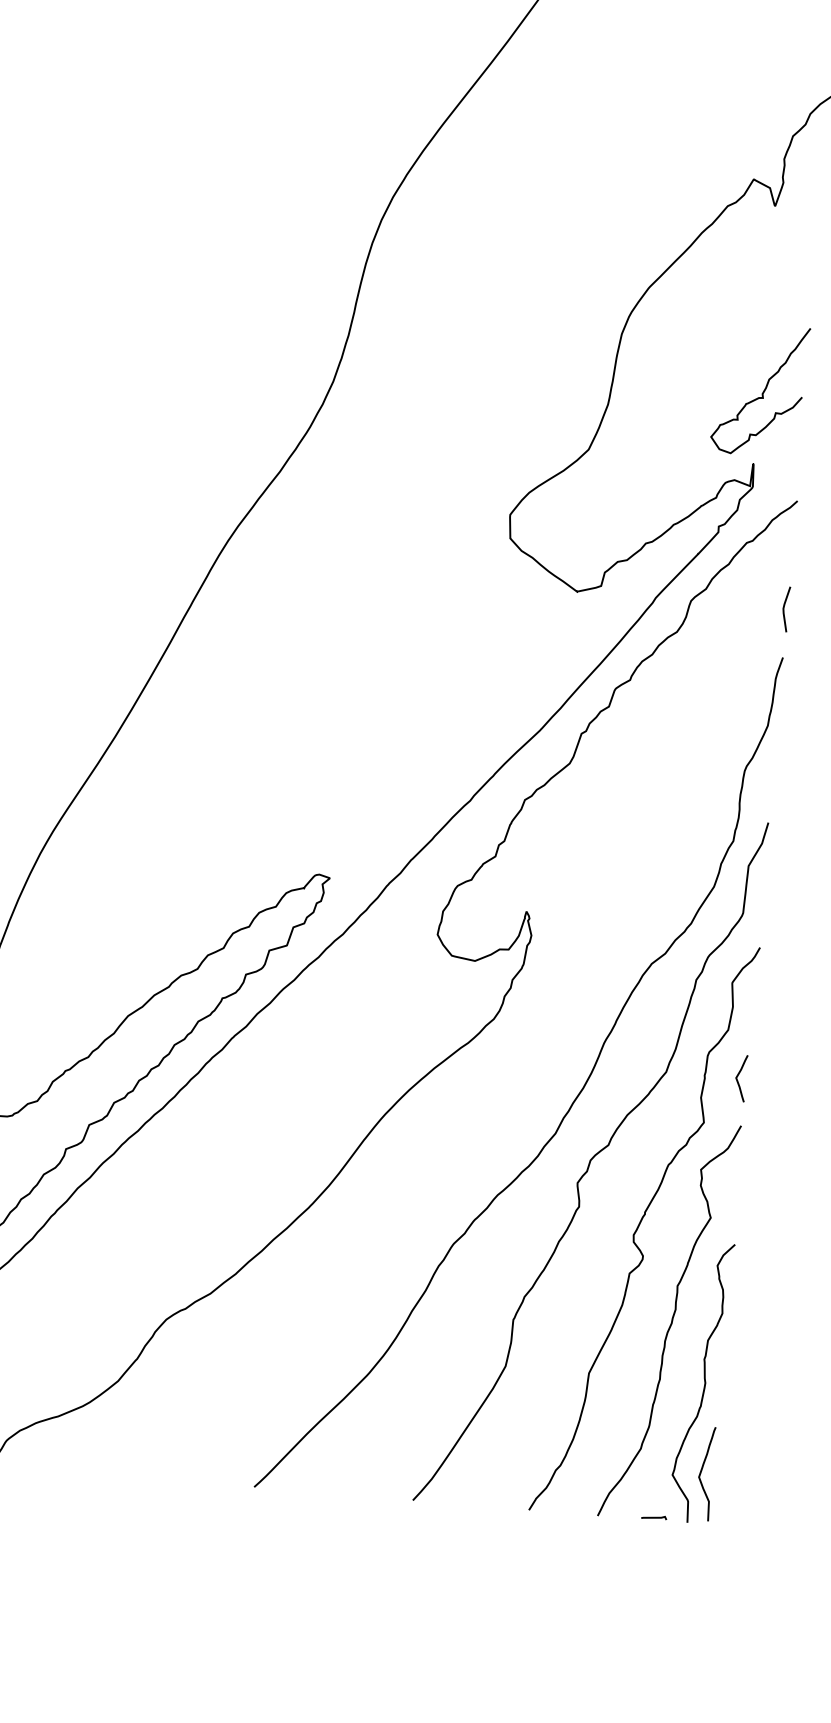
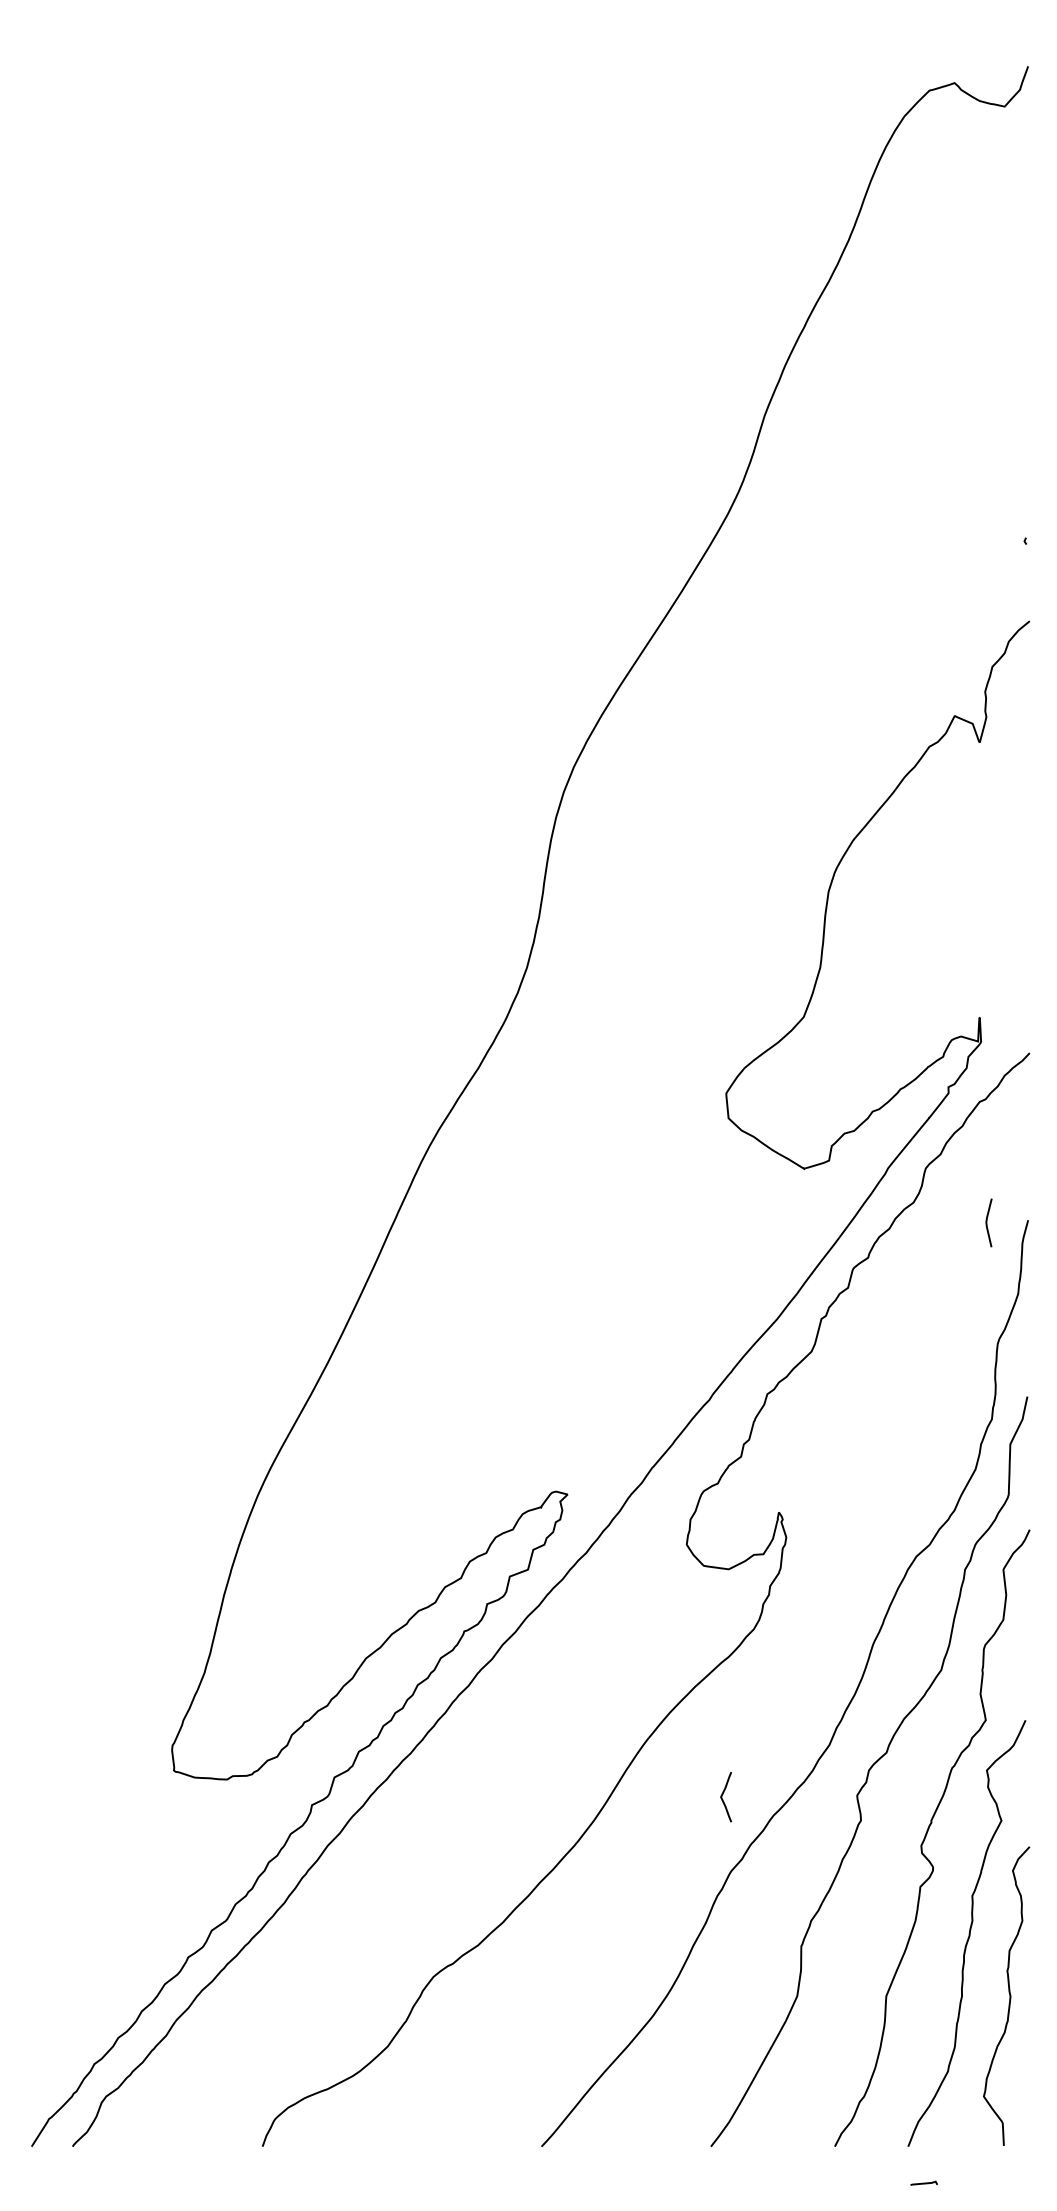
curve: (763, 391) -> (983, 939), removed
line: (784, 608) -> (987, 1222), moved
curve: (738, 1075) -> (723, 1794), moved
curve: (701, 1473) -> (1014, 2092), removed
line: (654, 1516) -> (924, 2182), moved

